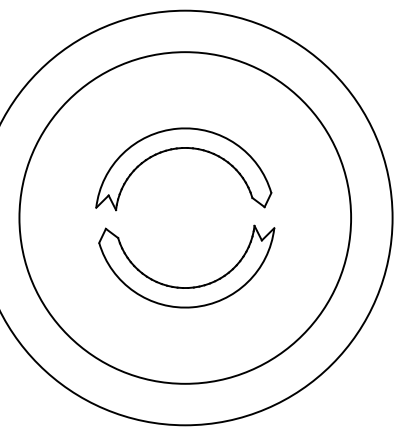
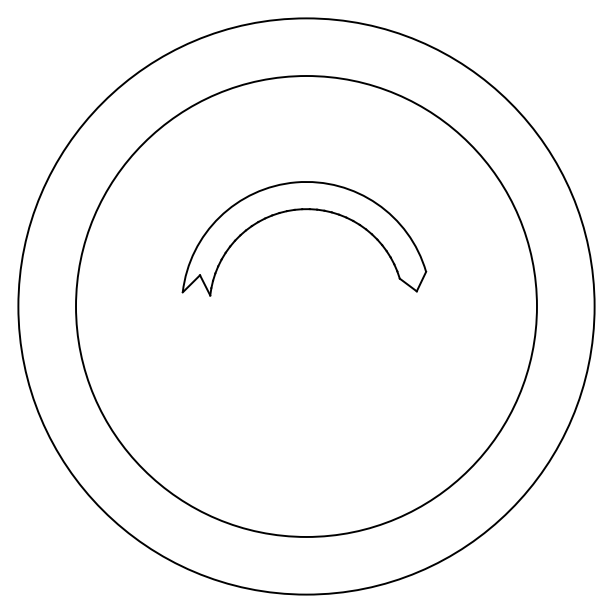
part: (186, 287) -> (308, 402), removed

